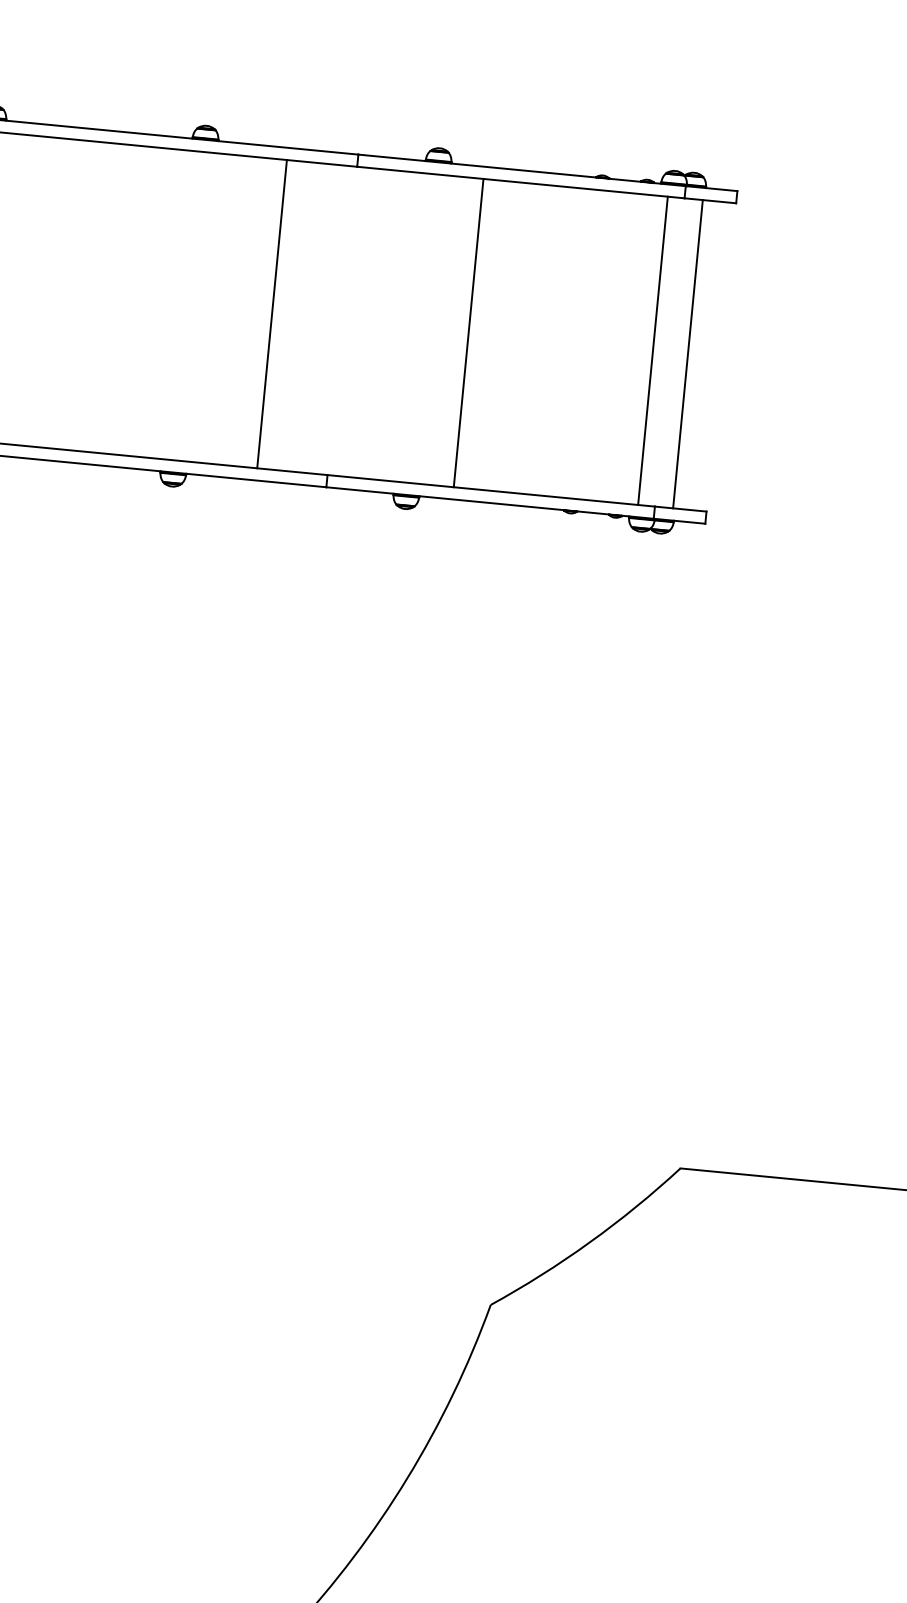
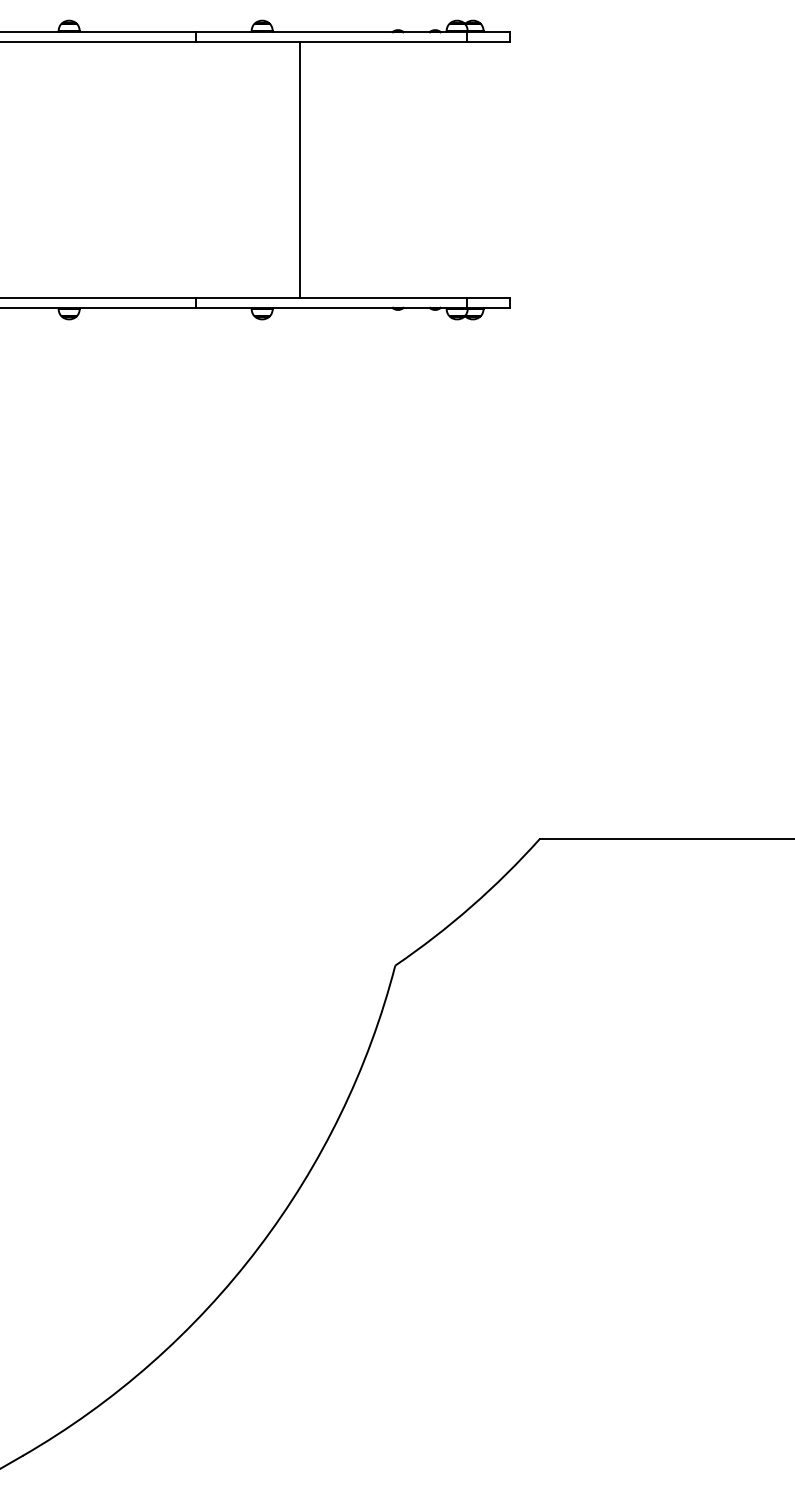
line: (271, 313) -> (137, 169), removed
line: (653, 350) -> (453, 169), removed
line: (687, 353) -> (481, 169), removed

